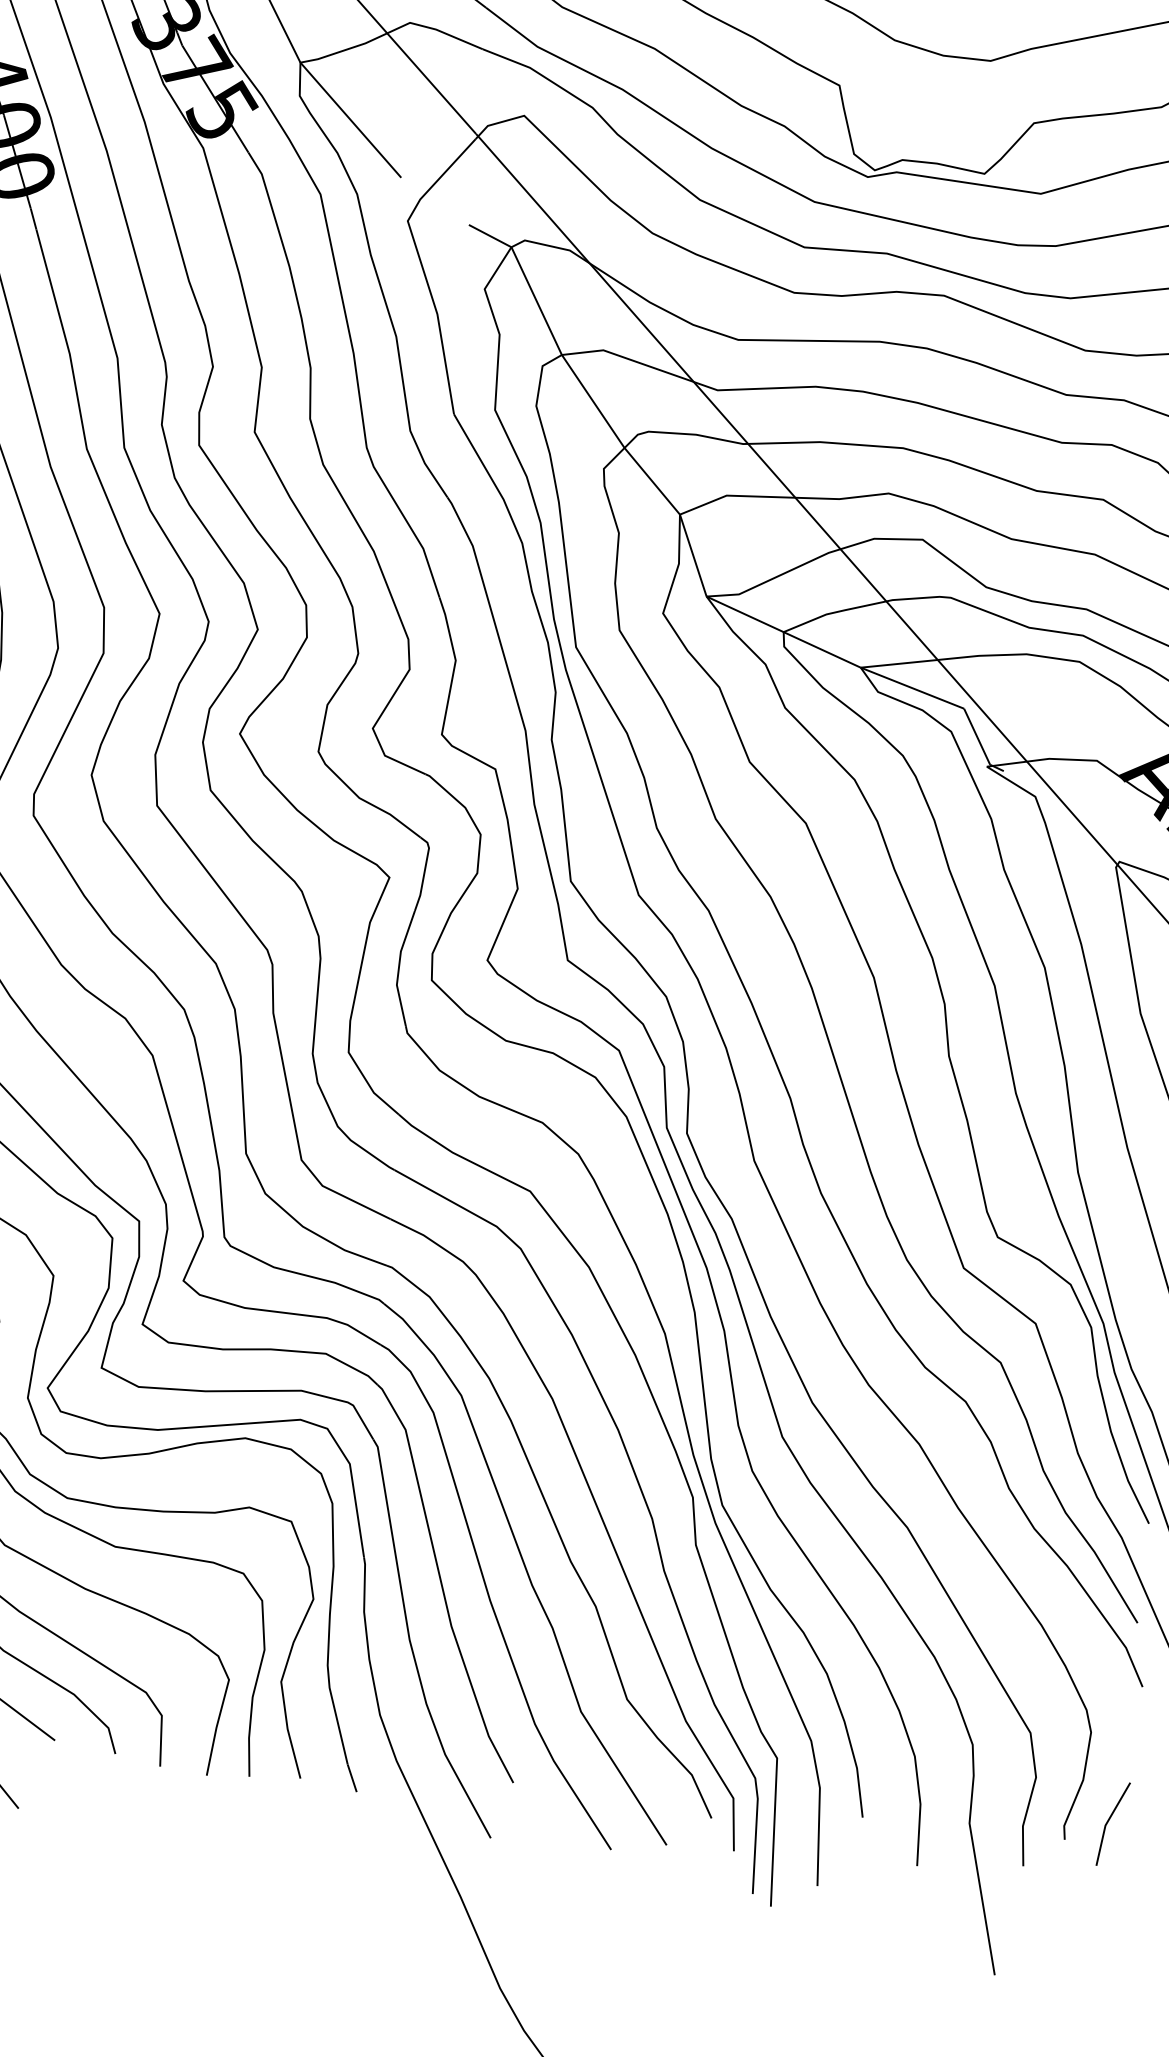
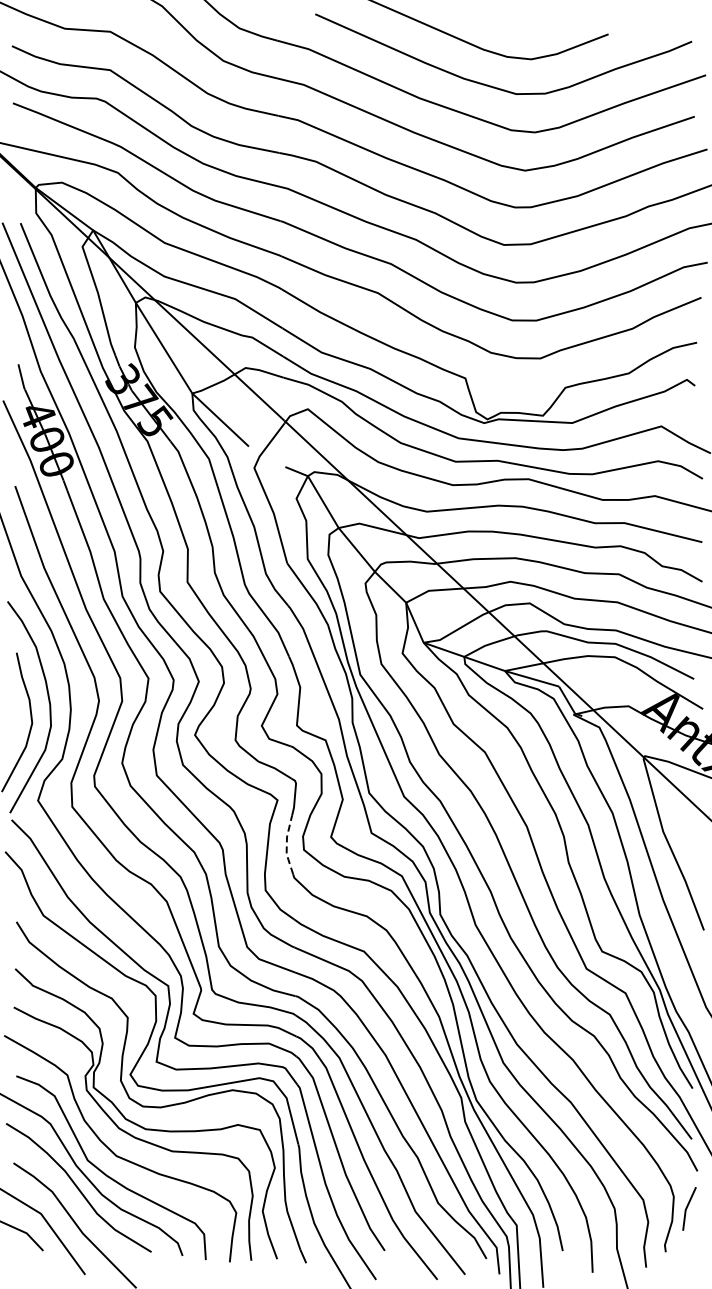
line: (398, 968) -> (286, 845), solid -> dashed
line: (1109, 1822) -> (687, 1208), moved

